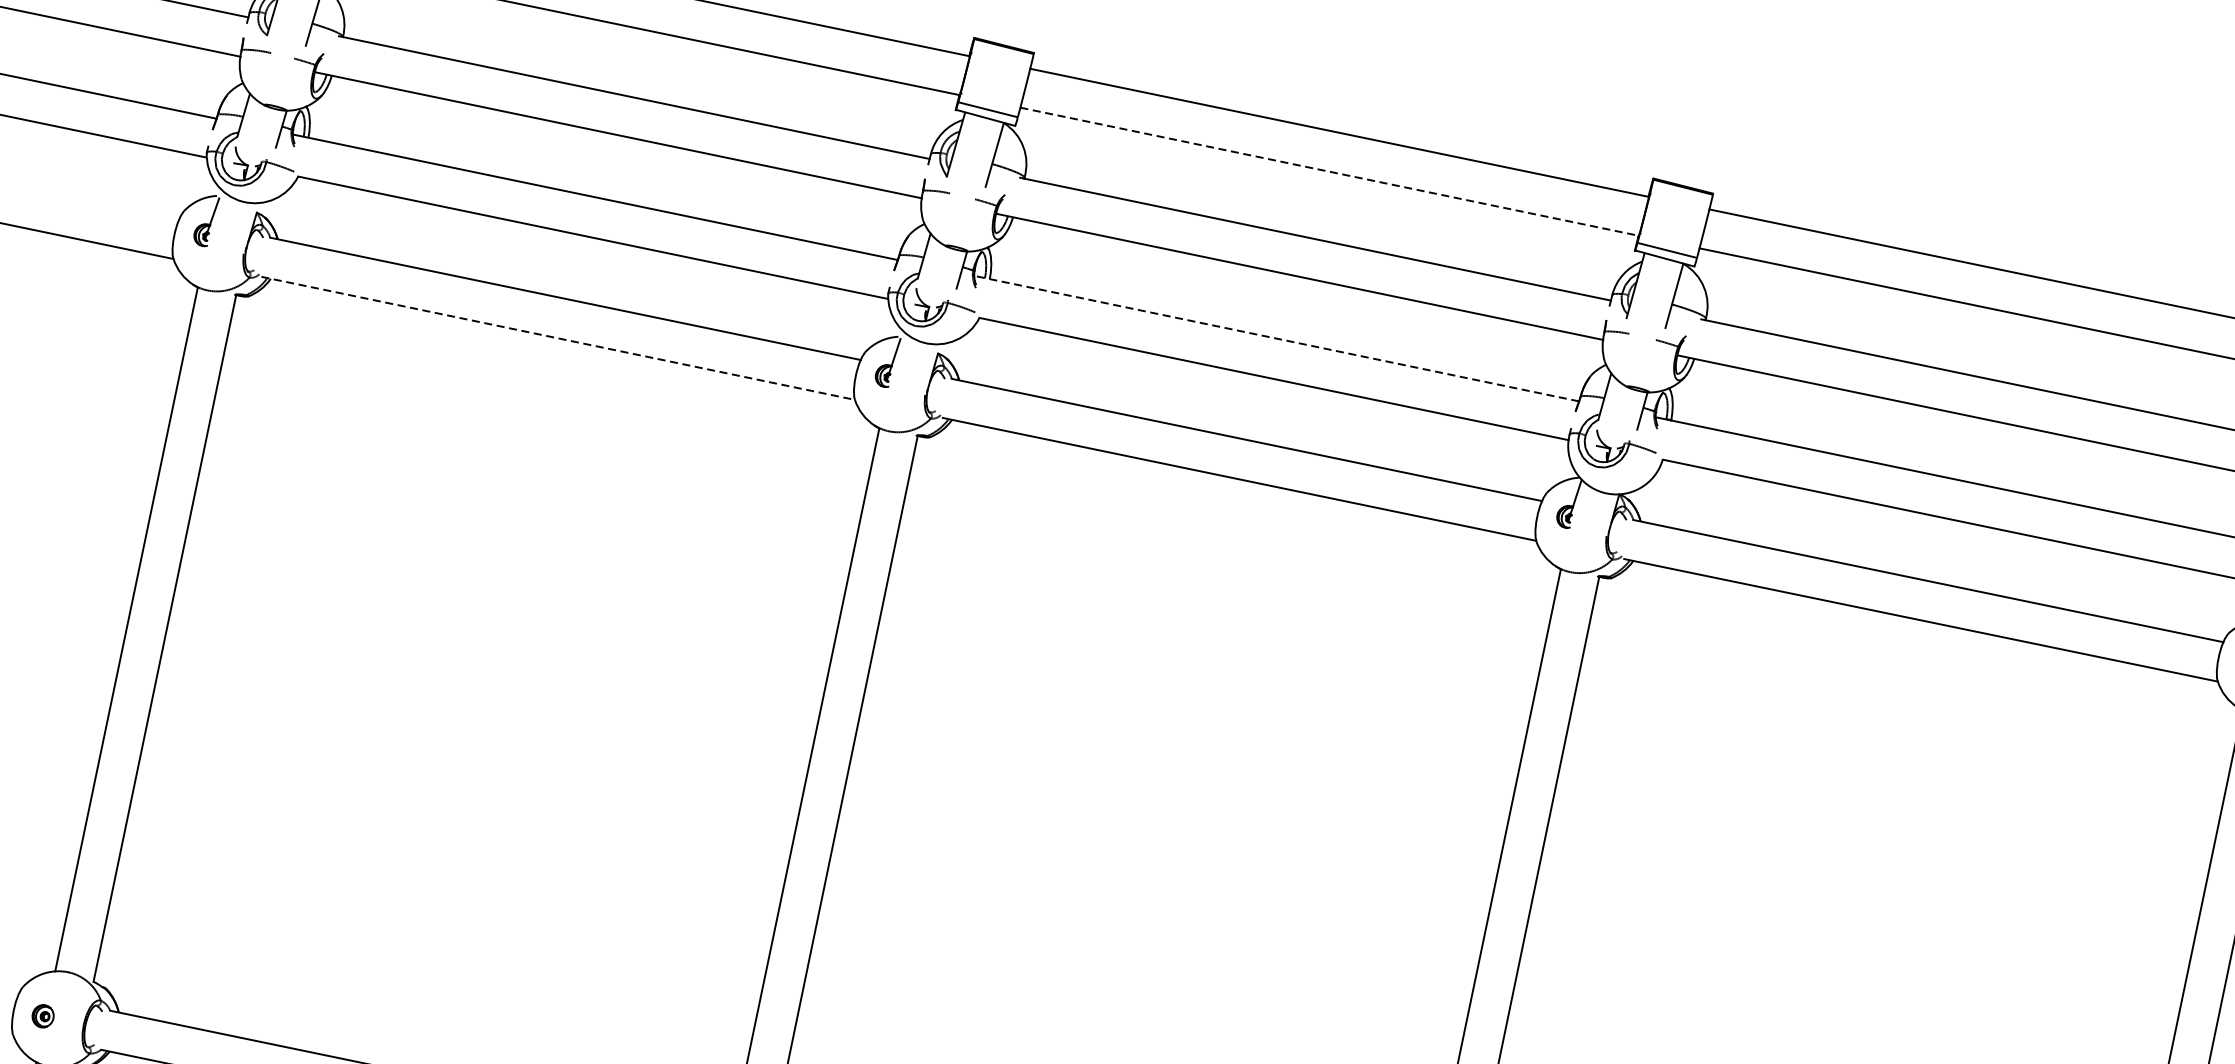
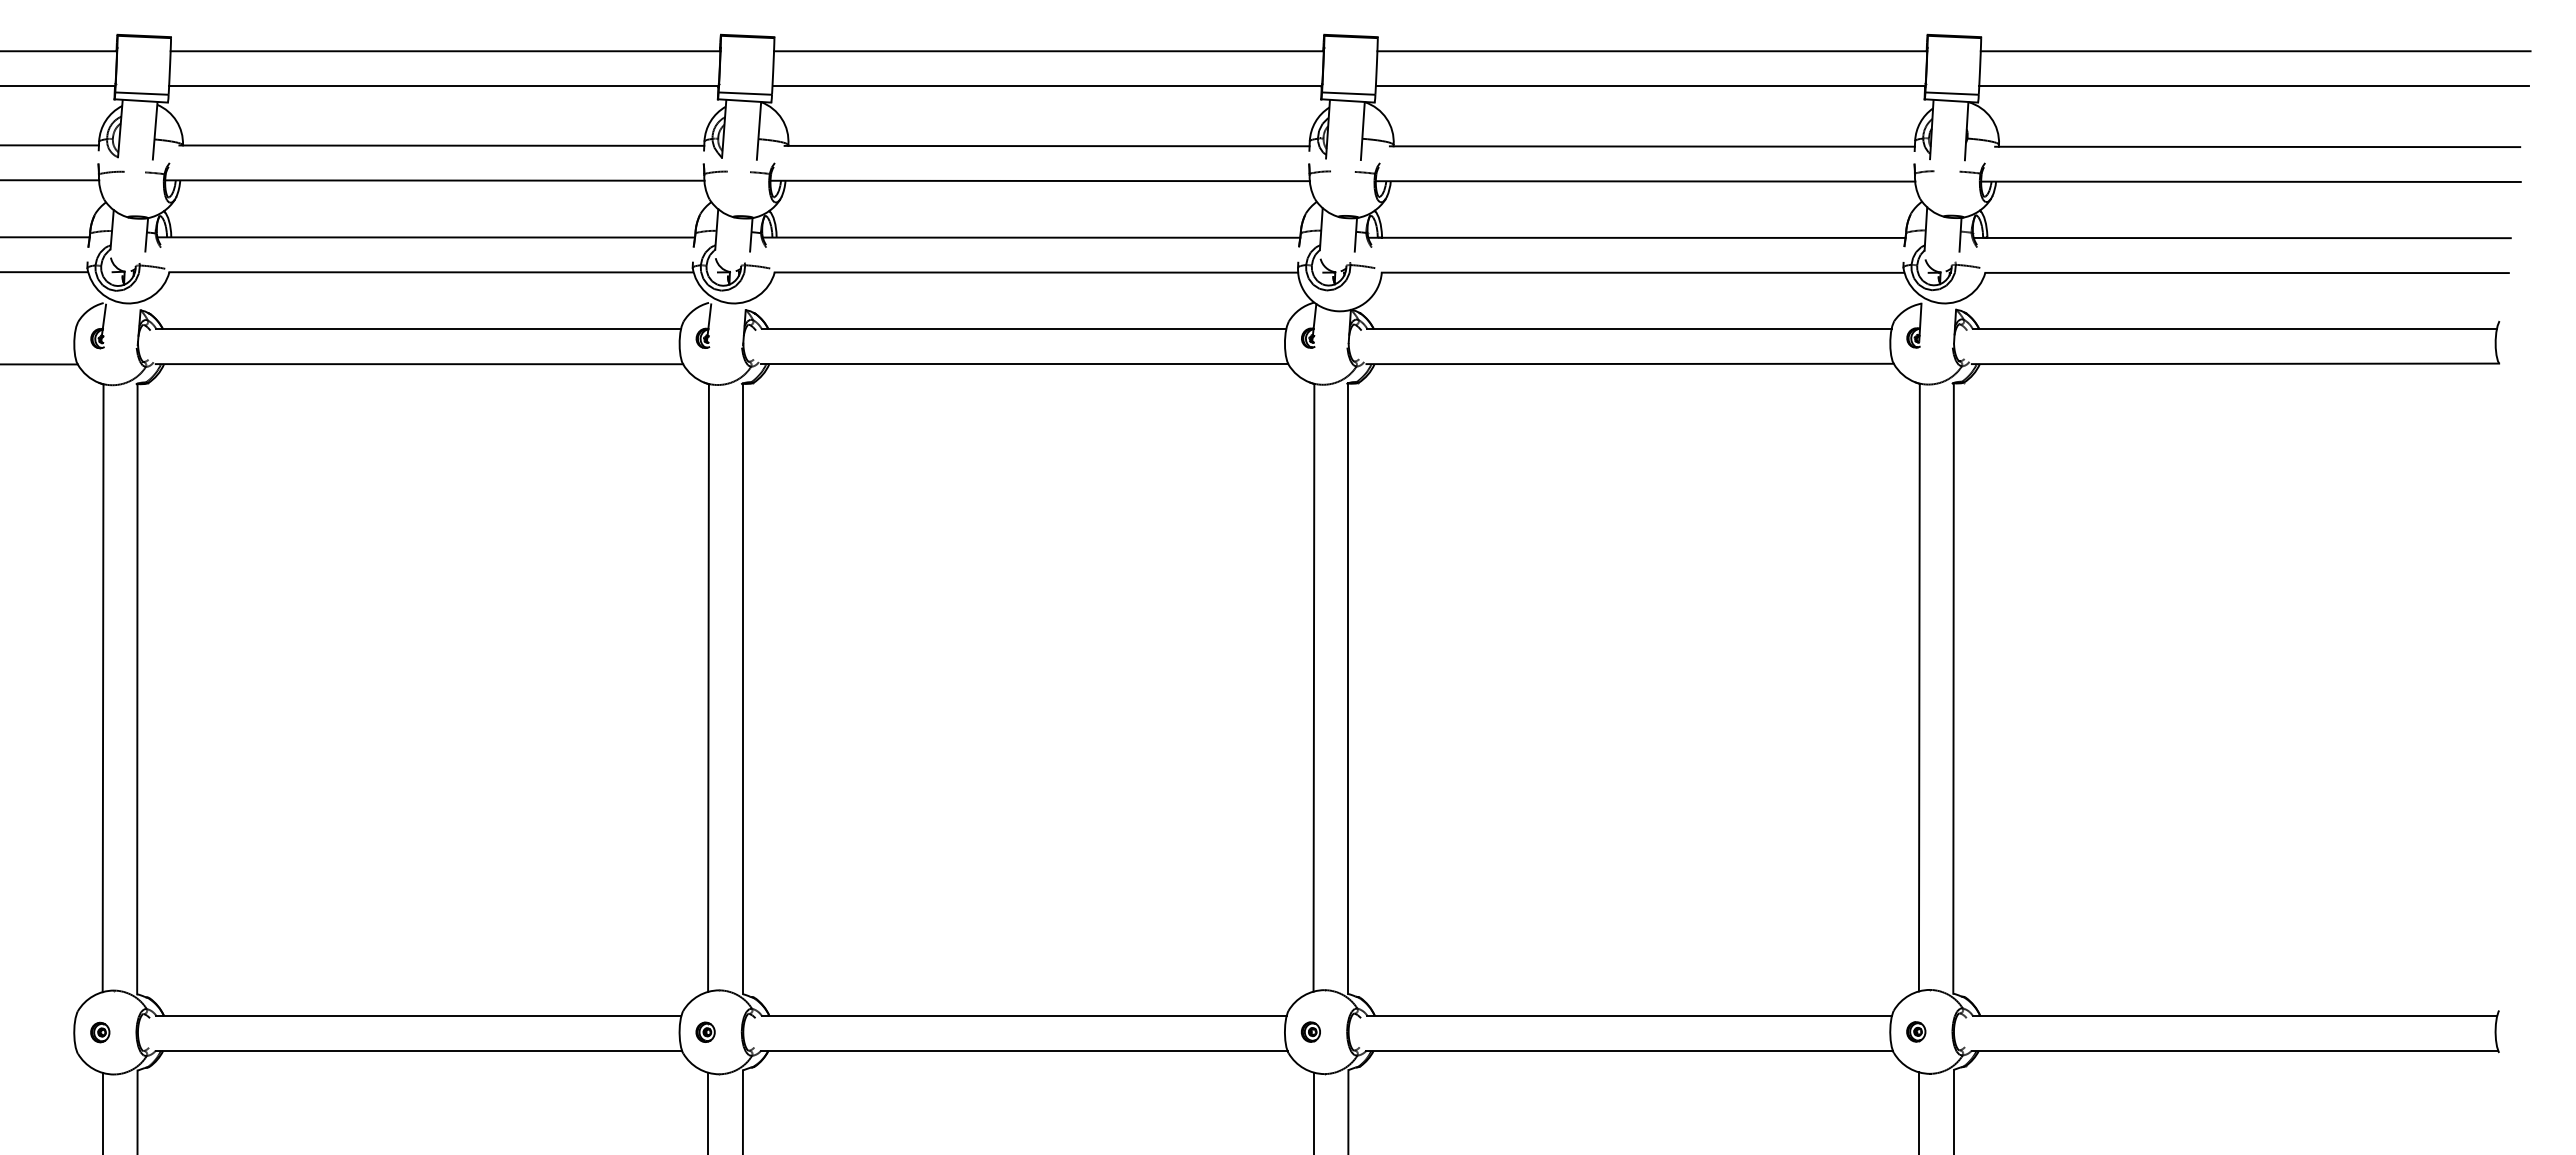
line: (1329, 172) -> (1047, 86), dashed -> solid
line: (558, 338) -> (419, 364), dashed -> solid
line: (1276, 338) -> (1031, 237), dashed -> solid

